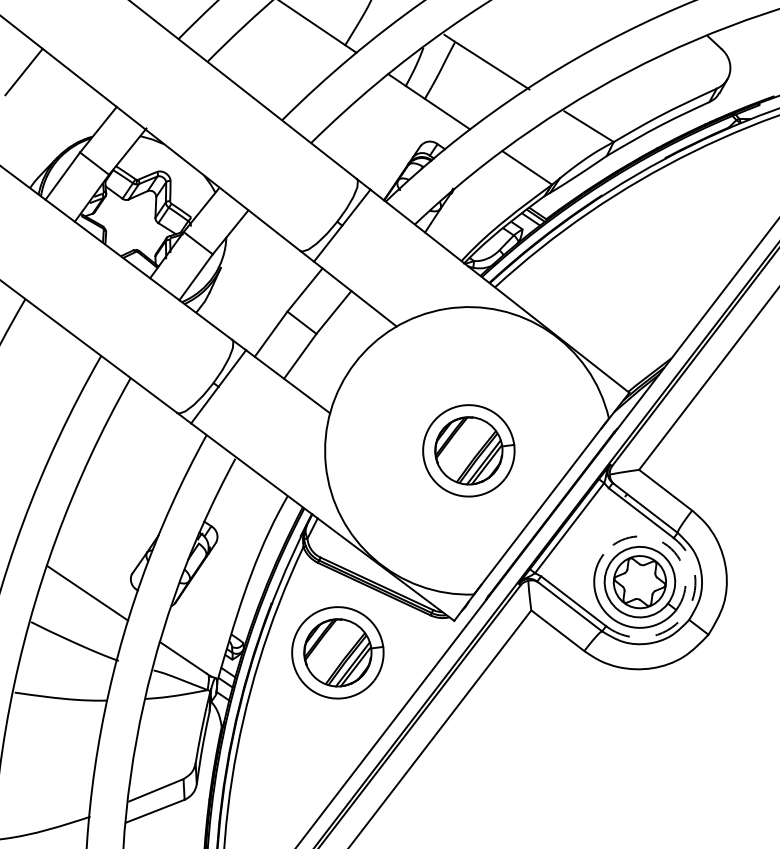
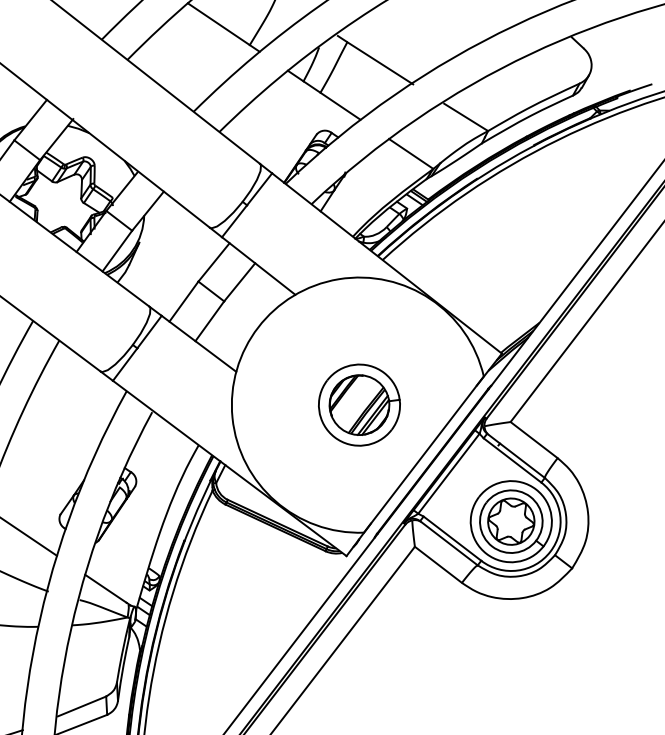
arc: (667, 545) -> (535, 489), dashed -> solid
arc: (684, 615) -> (550, 551), dashed -> solid
part: (337, 652) -> (242, 584), removed

